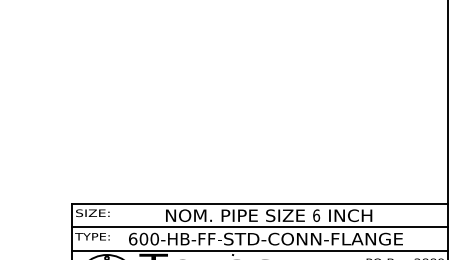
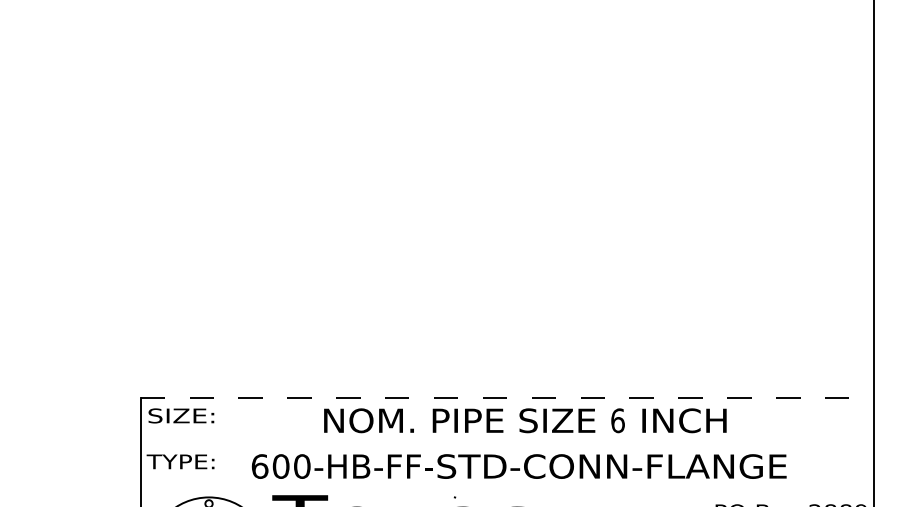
line: (259, 203) -> (506, 396), solid -> dashed
line: (259, 227) -> (506, 443), removed
line: (259, 250) -> (506, 488), removed

